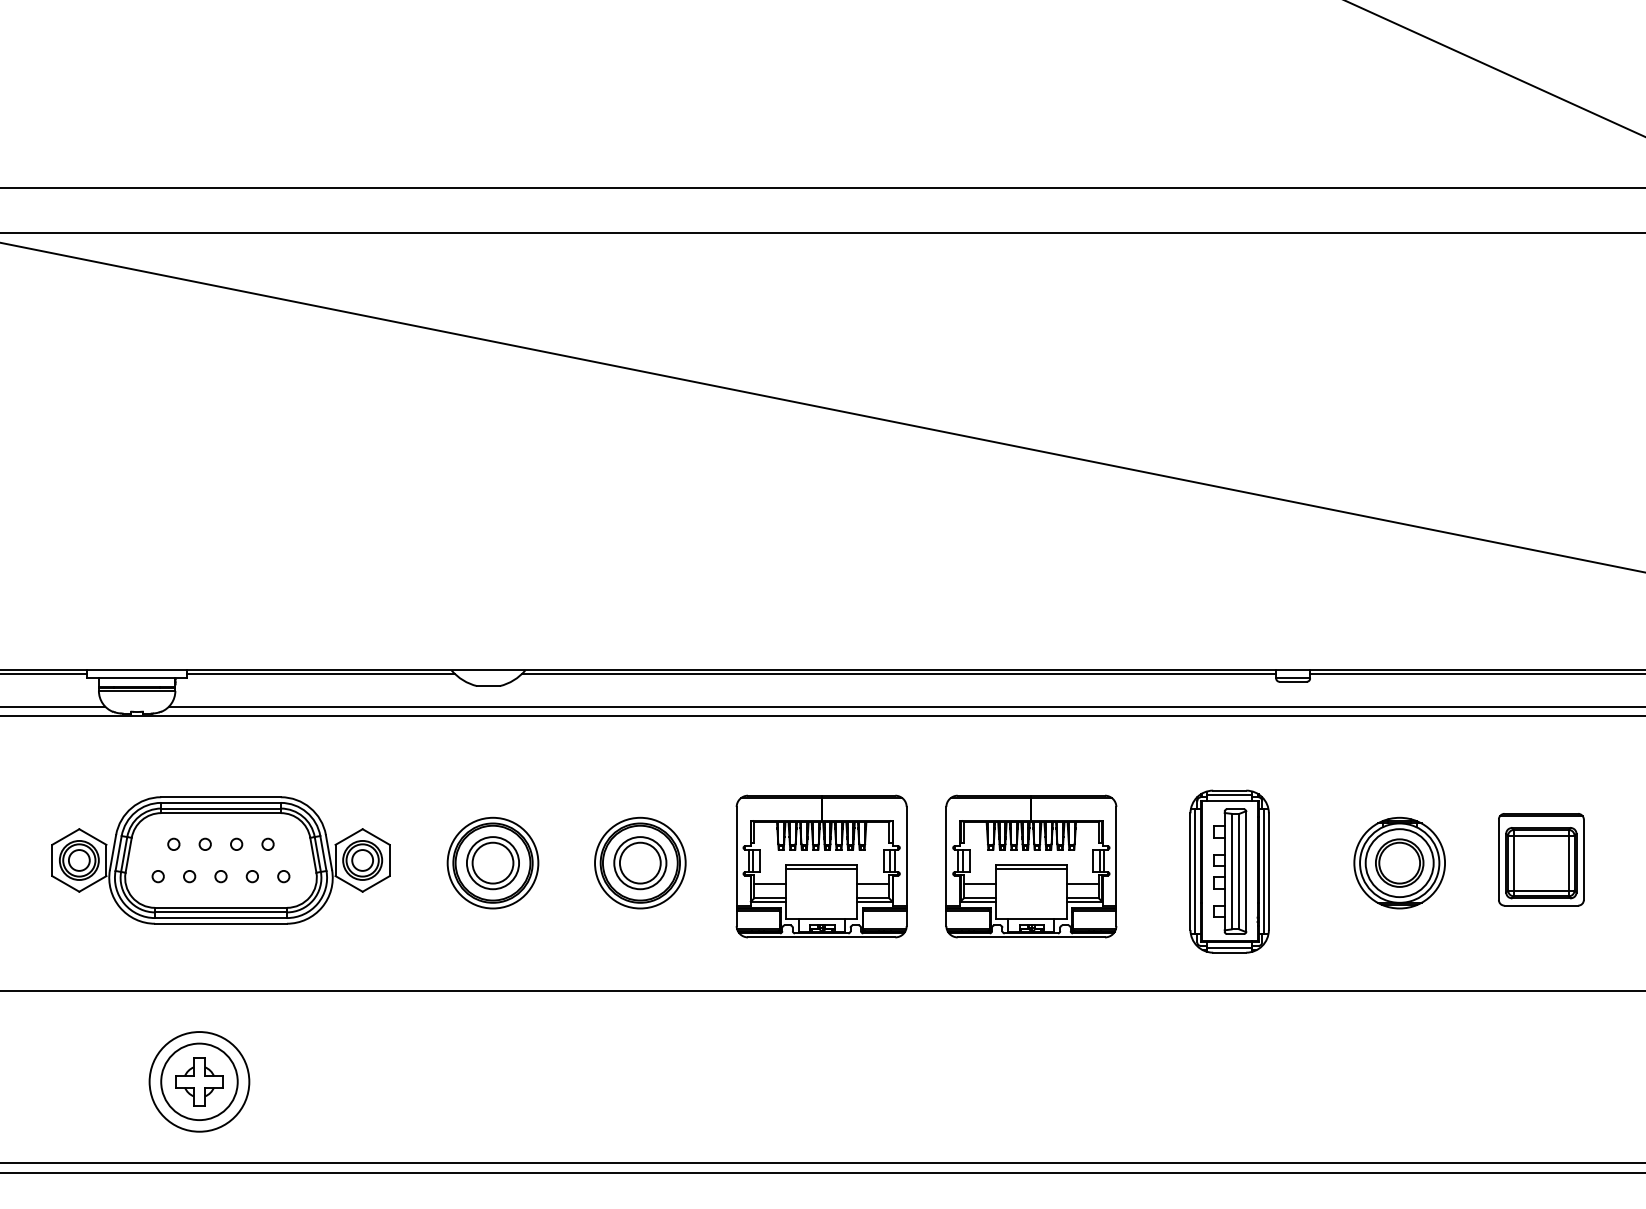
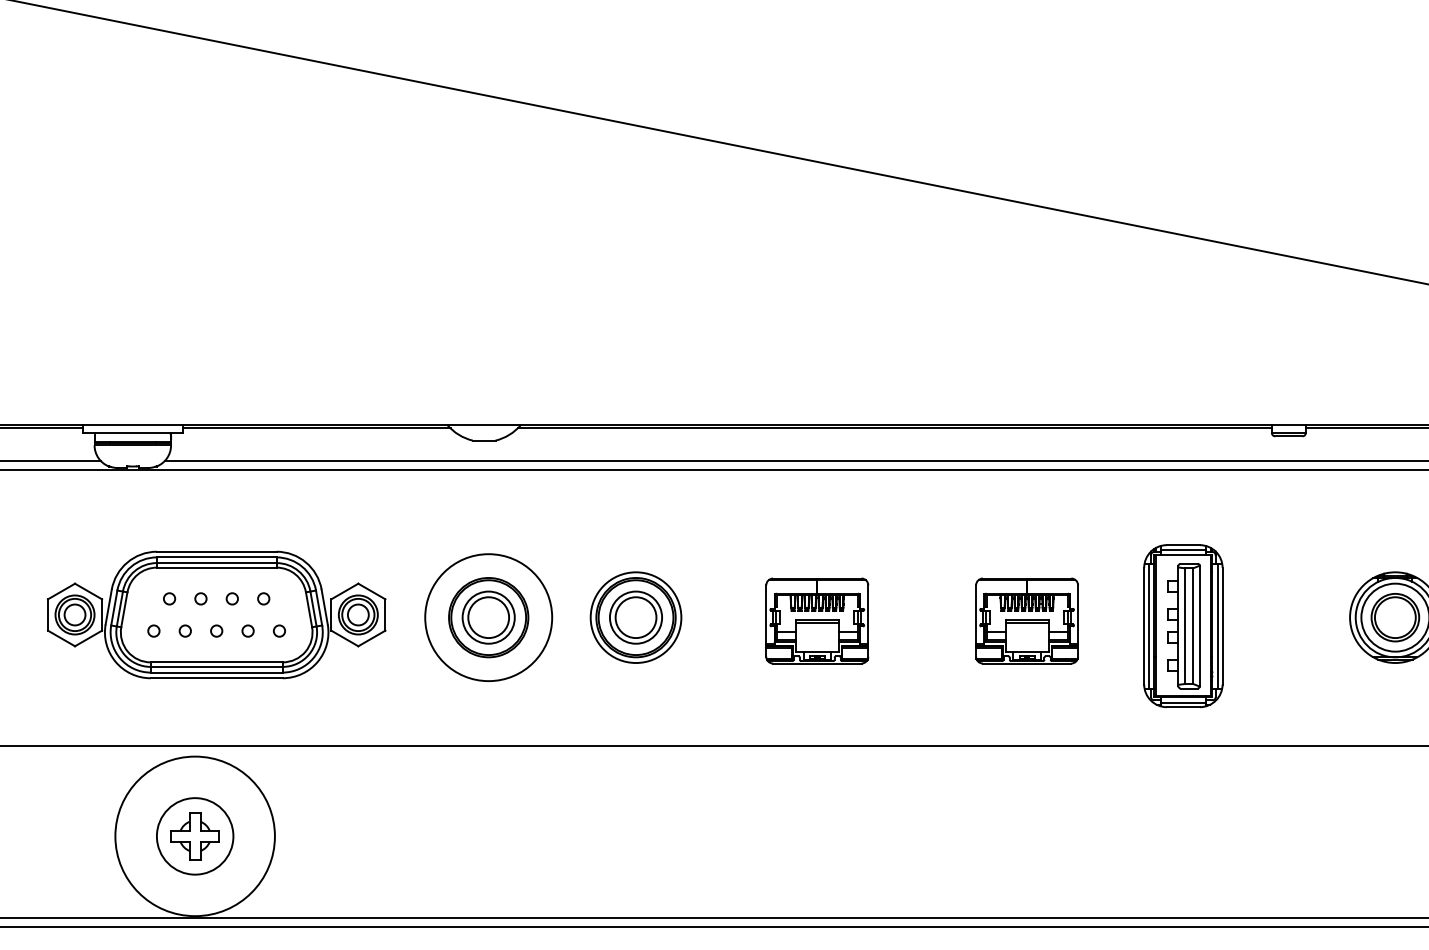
circle: (492, 862) -> (488, 617), size x1.4
part: (821, 866) -> (817, 621), size x0.6
part: (1031, 866) -> (1027, 621), size x0.6
part: (1229, 871) -> (1183, 626), moved
circle: (199, 1081) -> (195, 836), size x1.6

